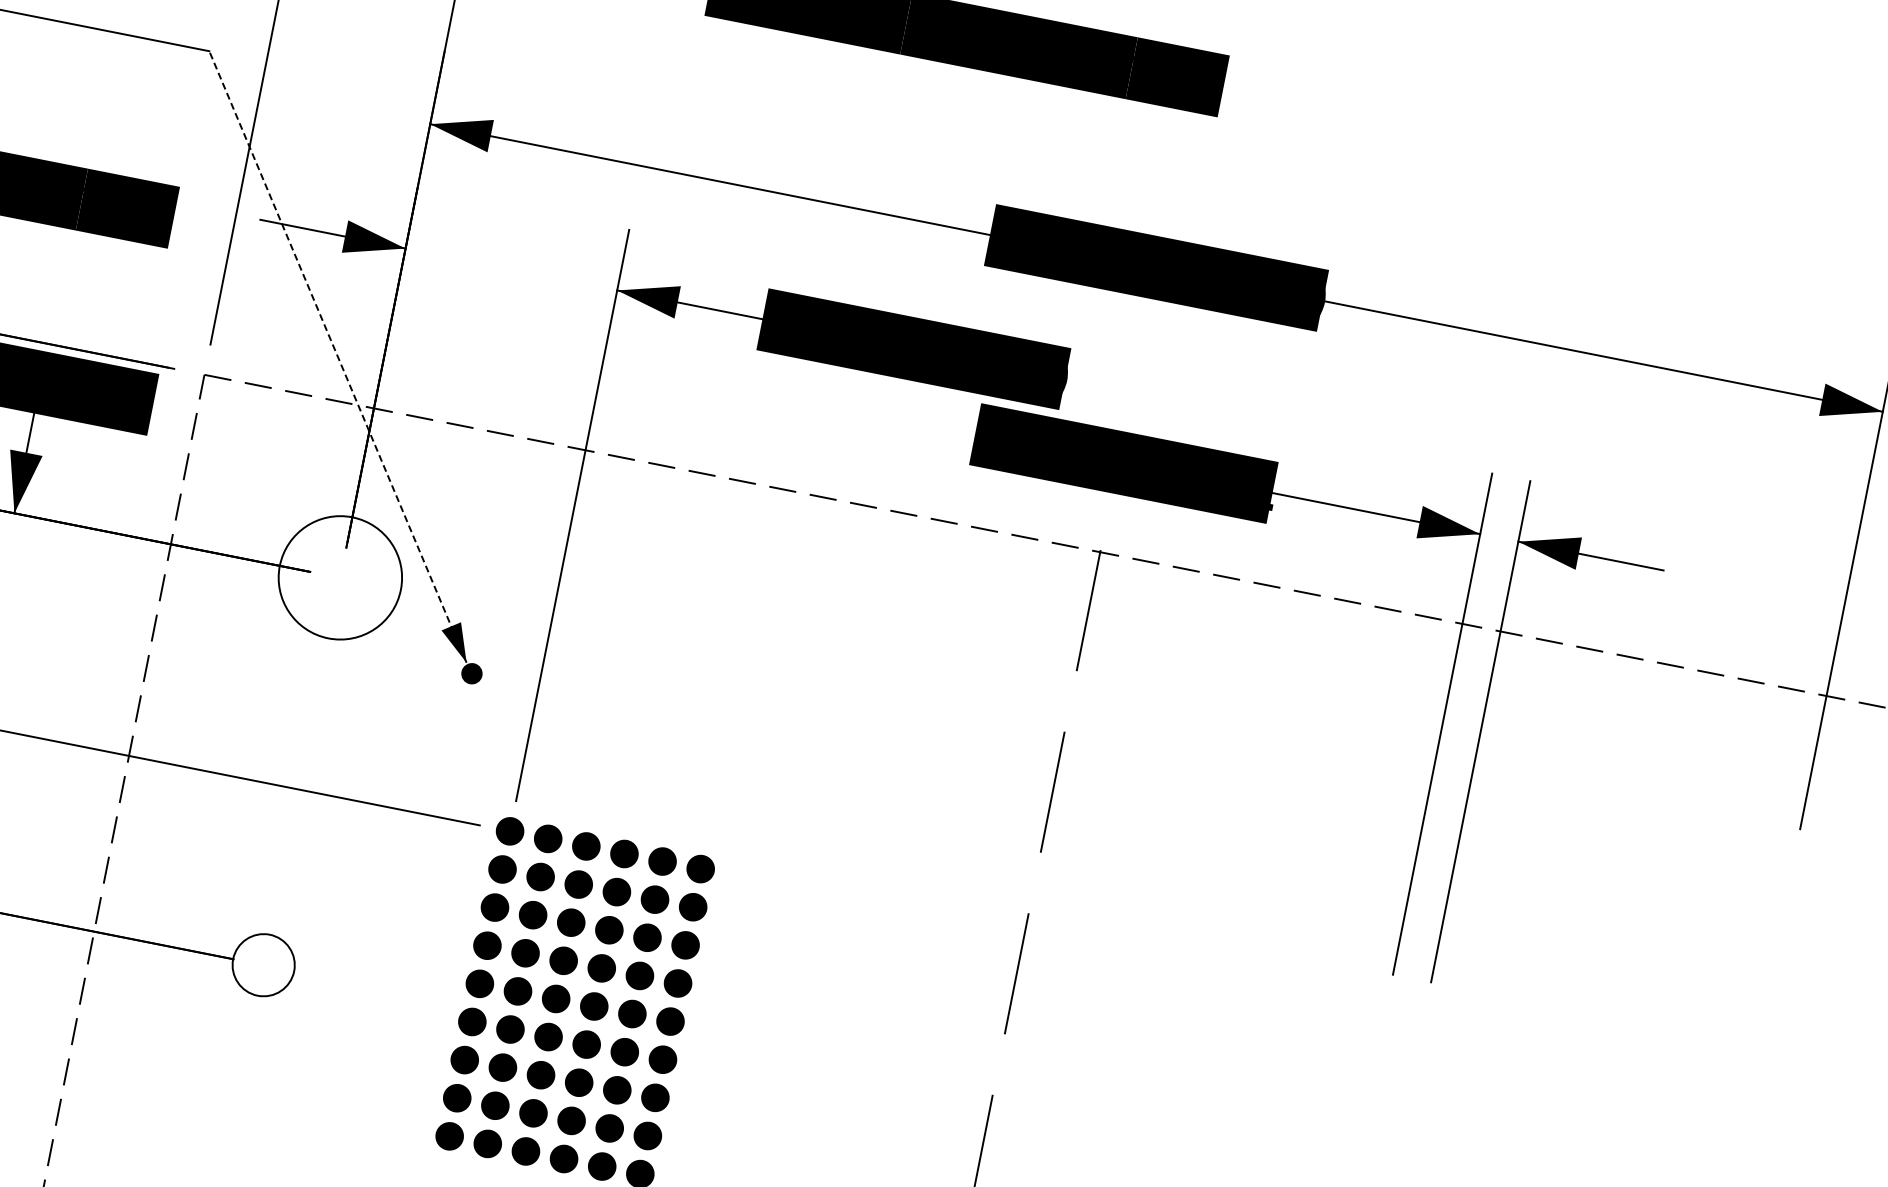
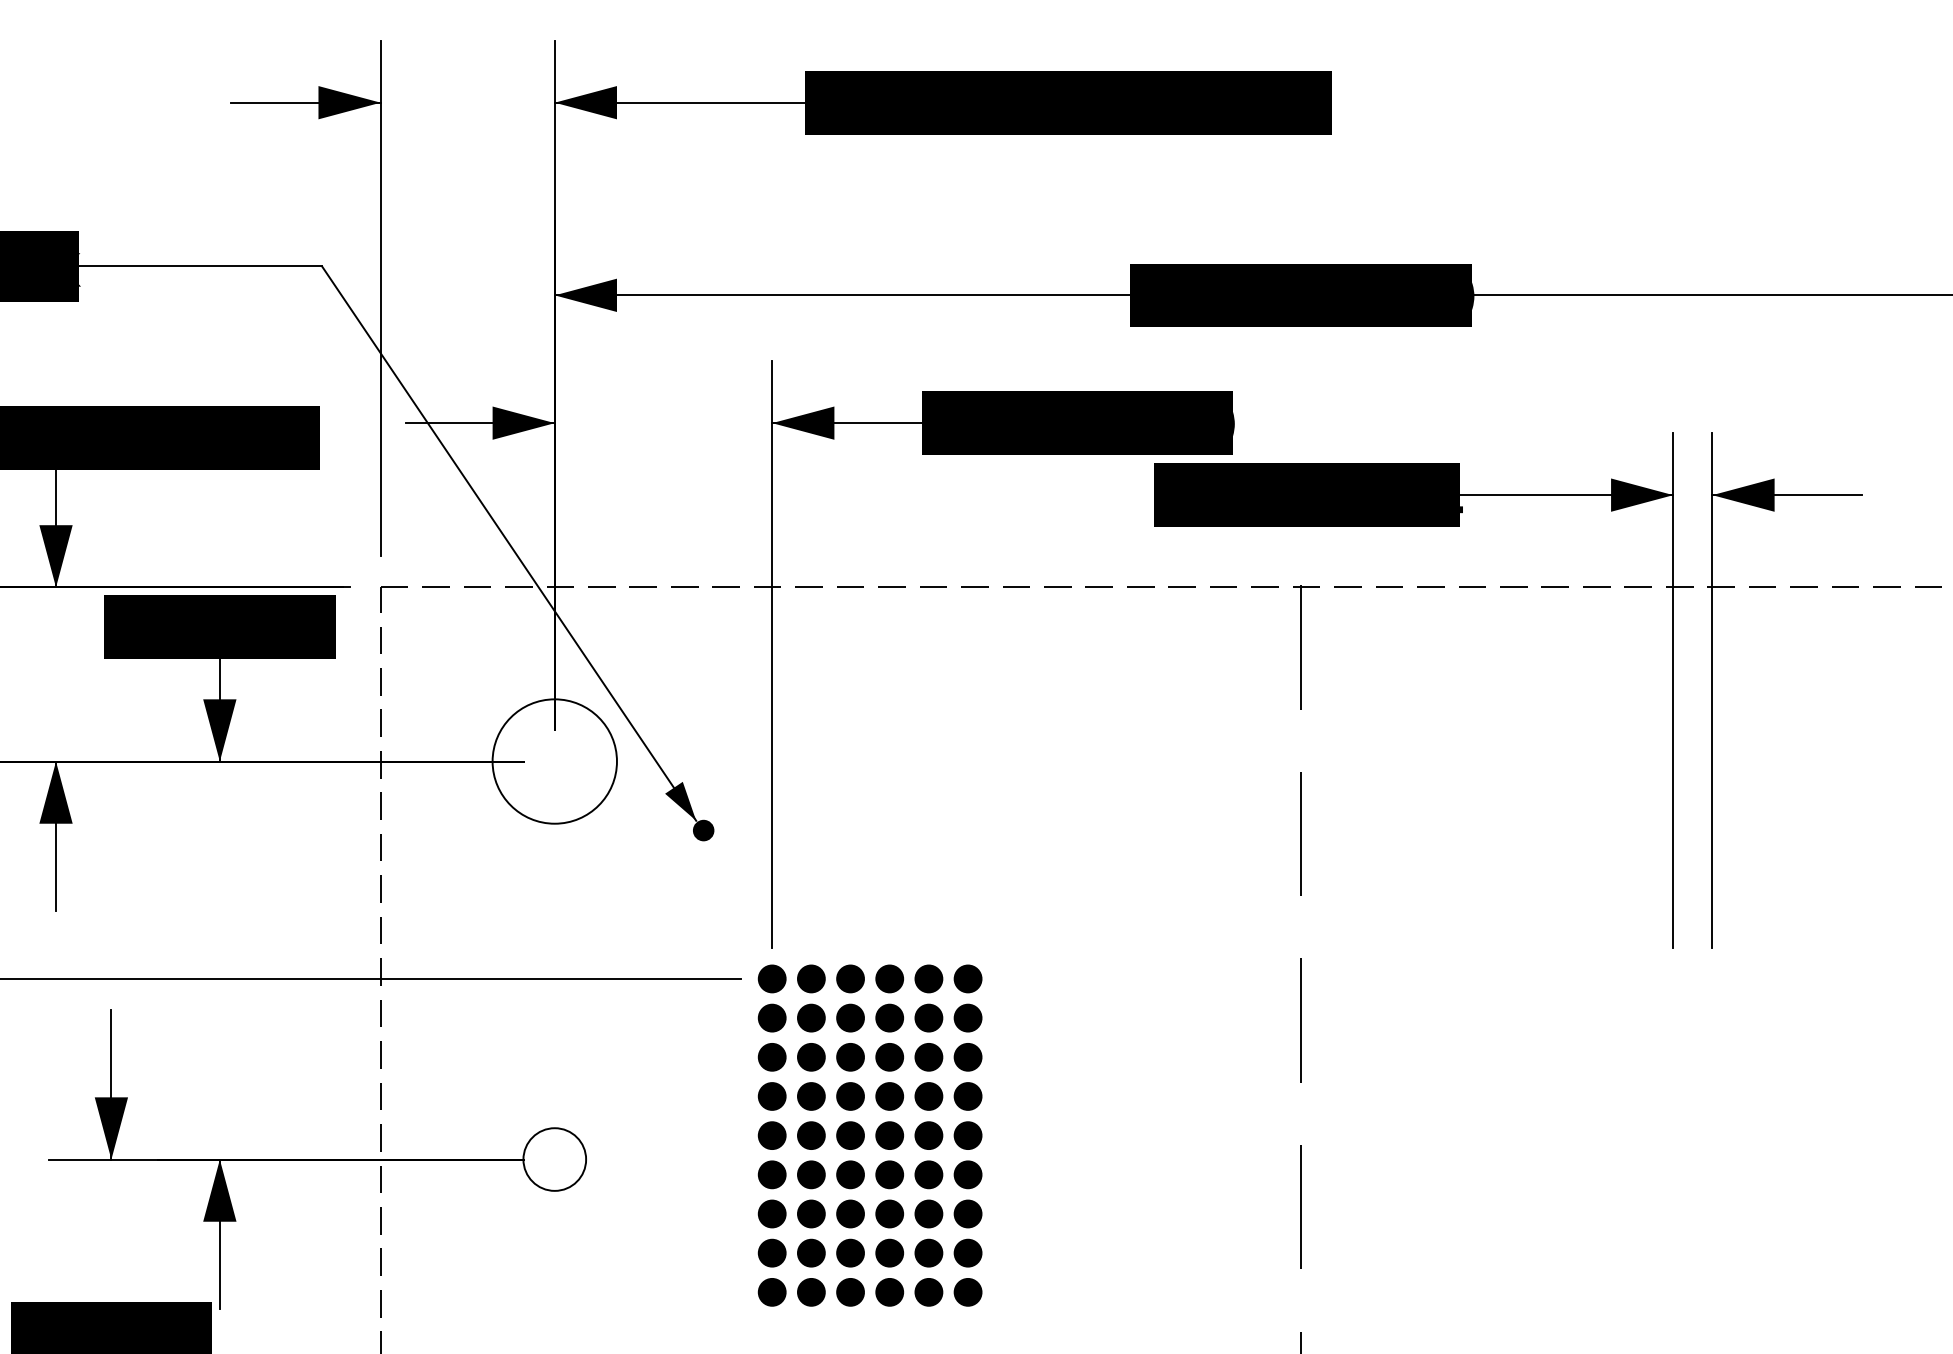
line: (337, 356) -> (508, 543), dashed -> solid

